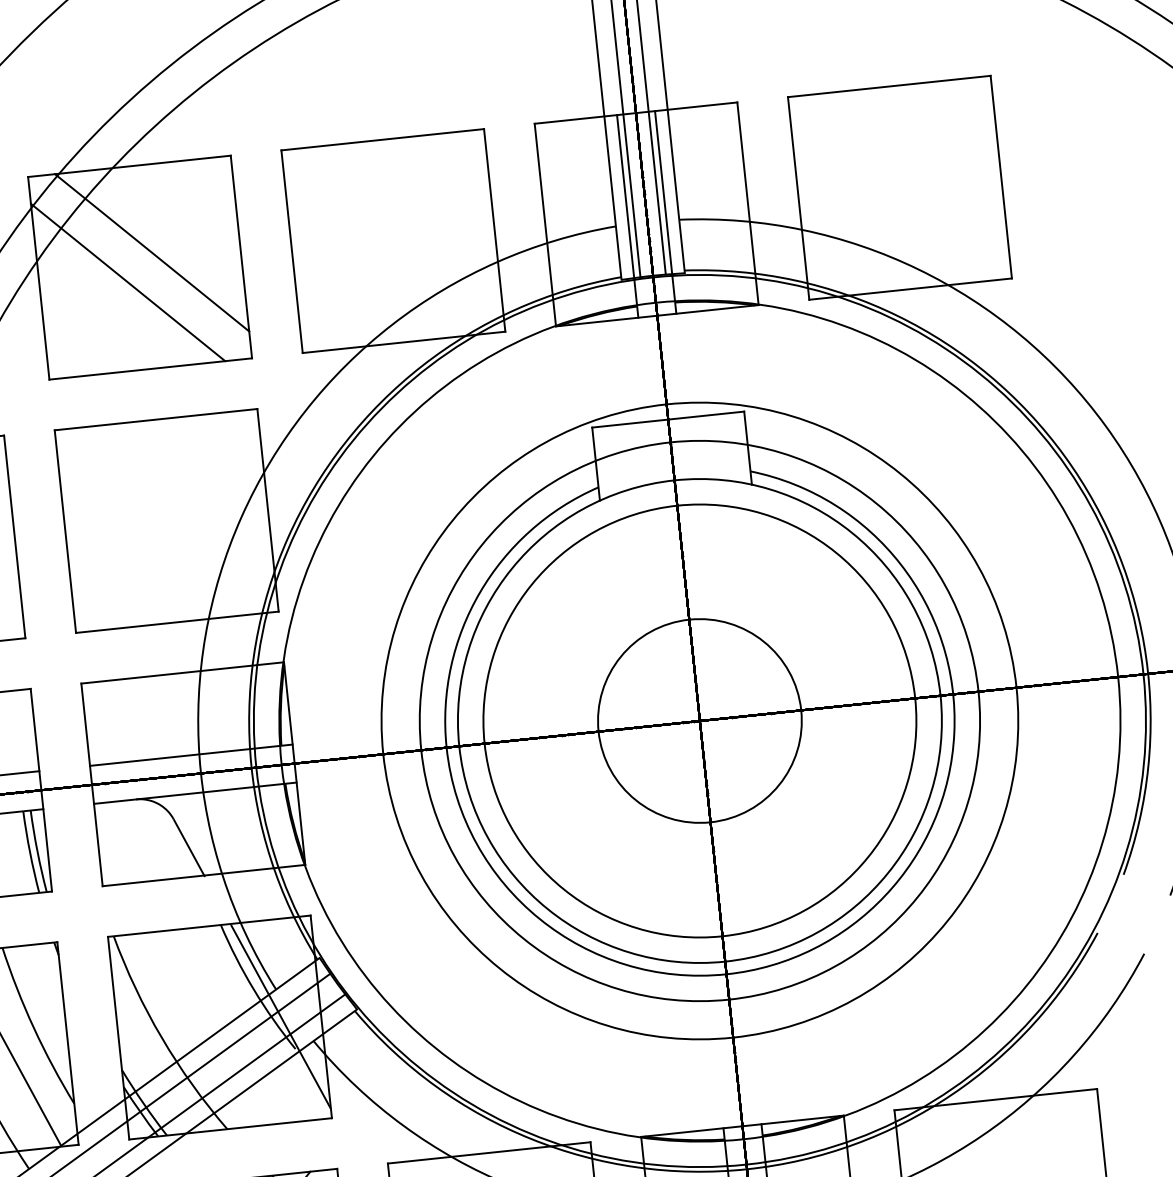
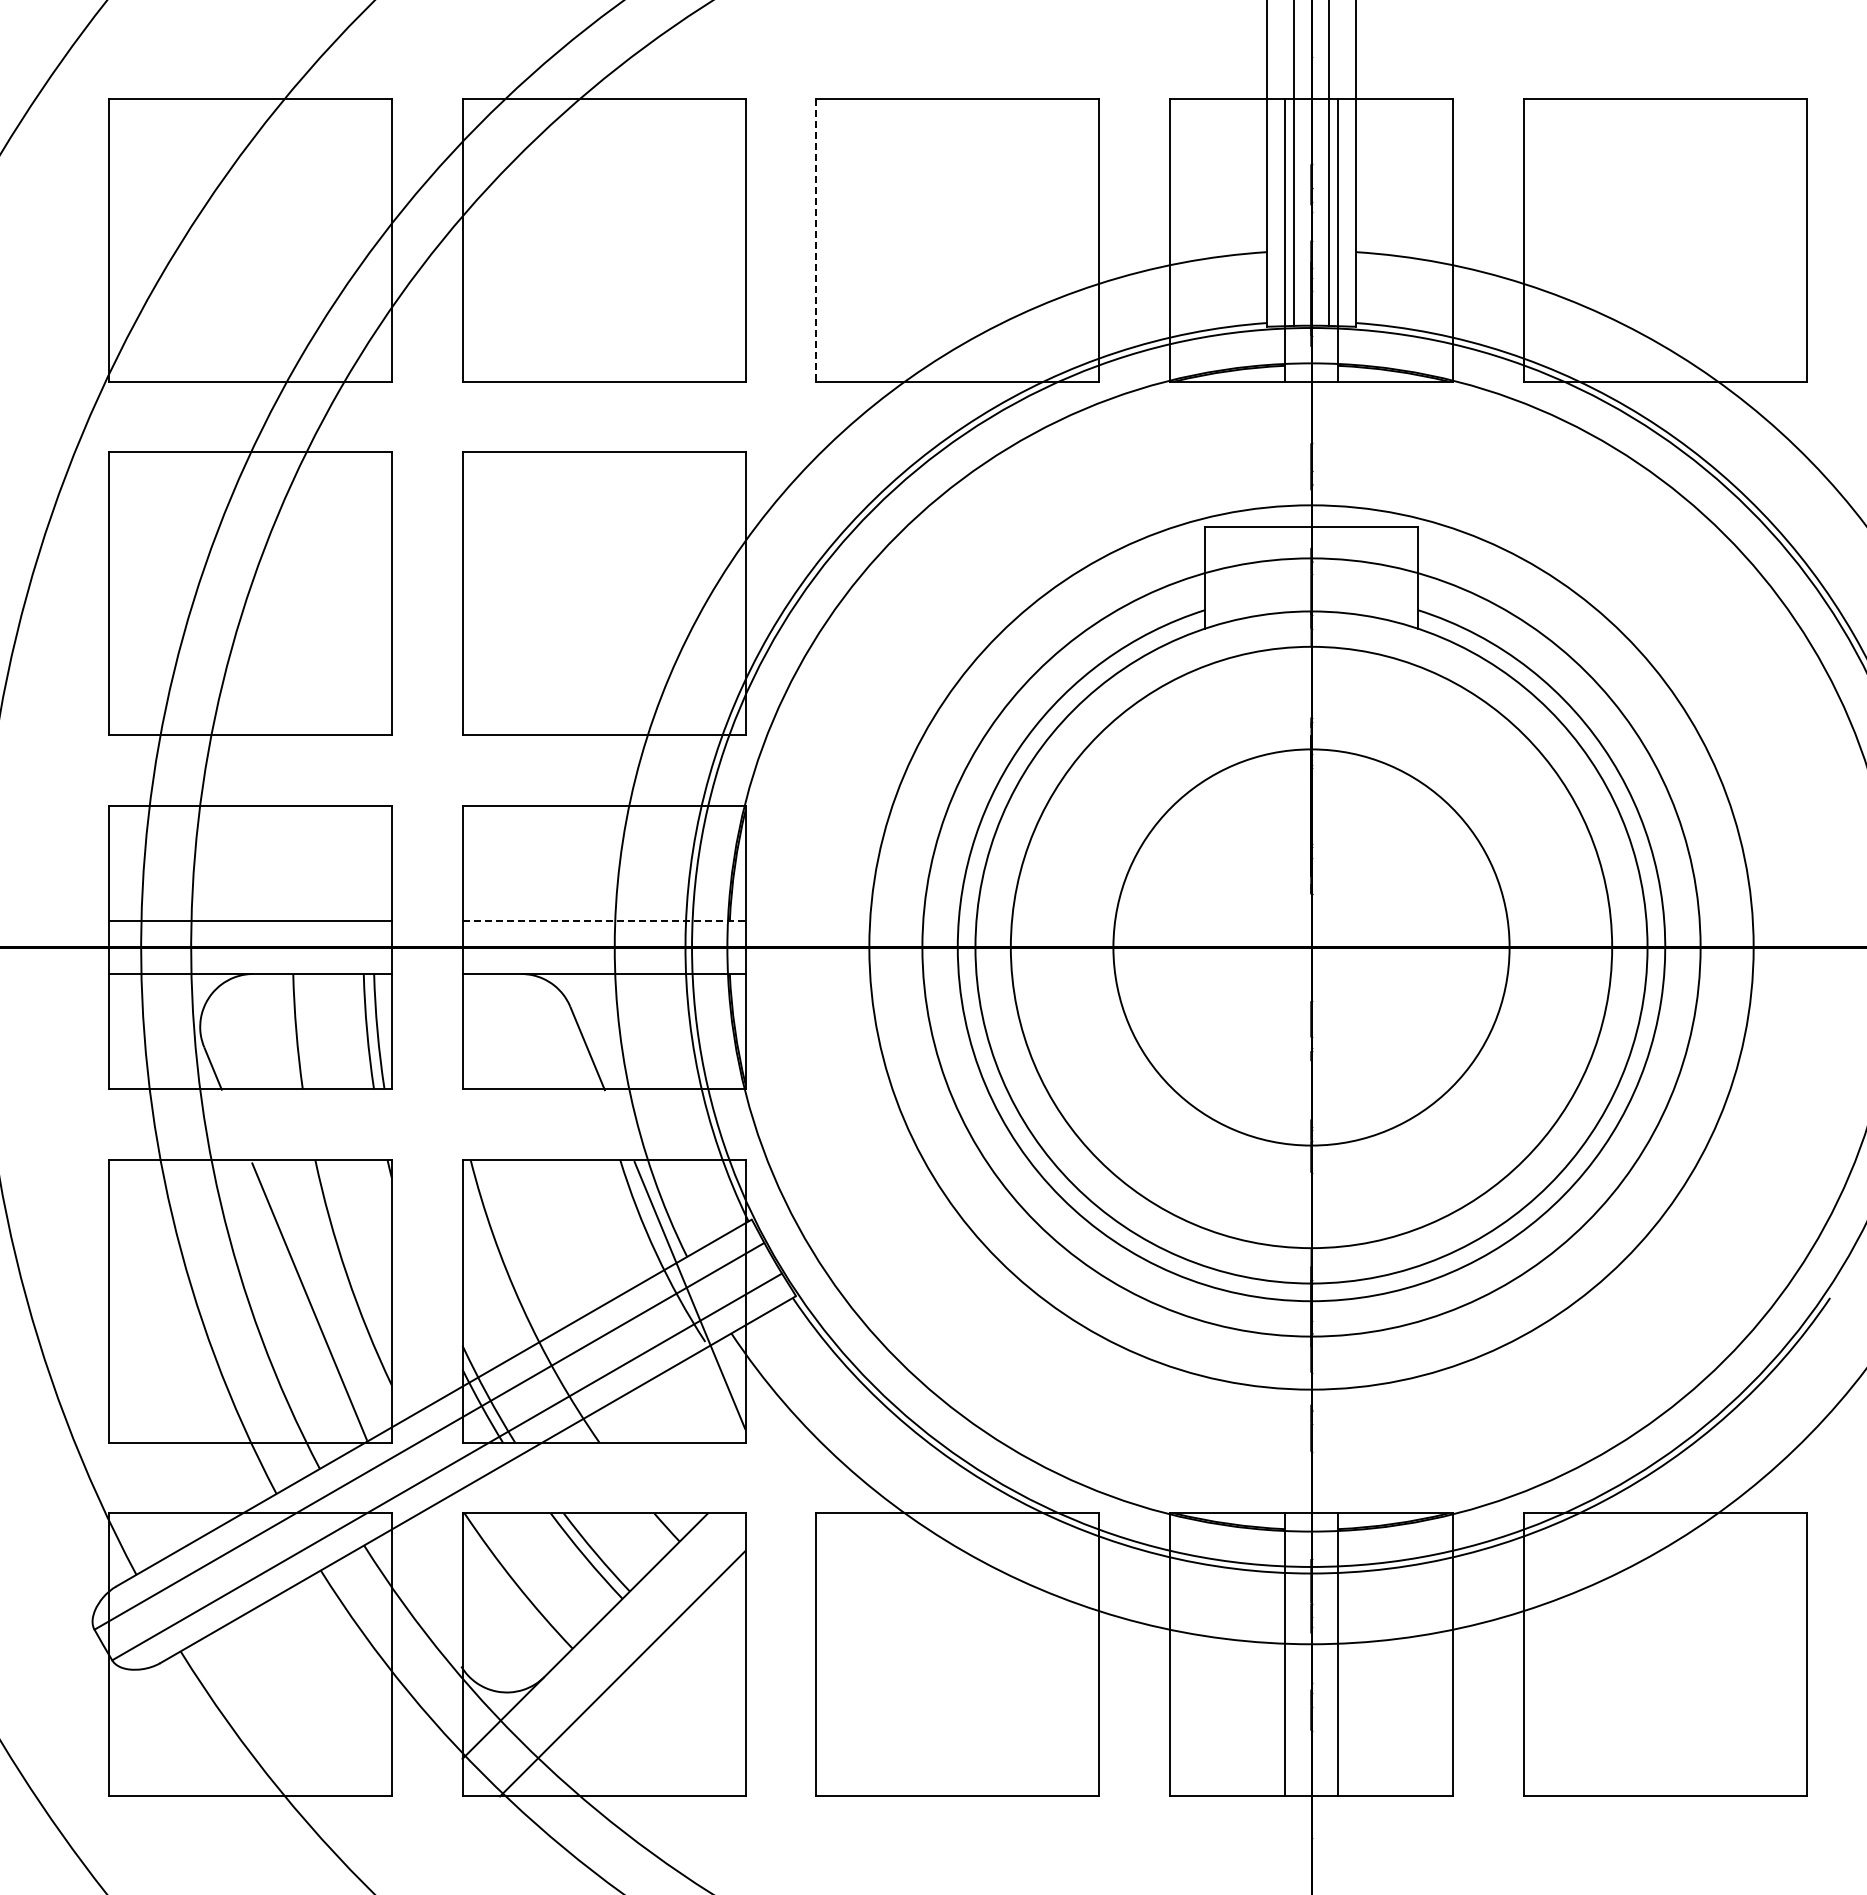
line: (151, 252) -> (622, 220), removed
line: (292, 252) -> (816, 240), solid -> dashed
line: (128, 282) -> (585, 258), removed
circle: (699, 721) -> (1311, 947), size x1.4
line: (191, 754) -> (604, 920), solid -> dashed

